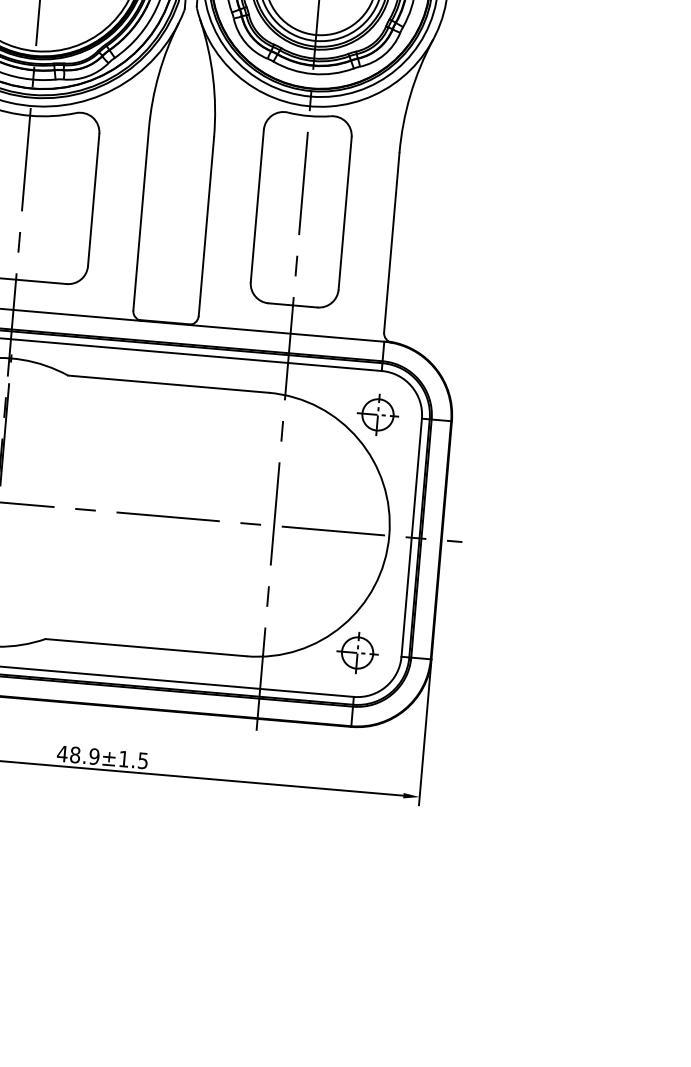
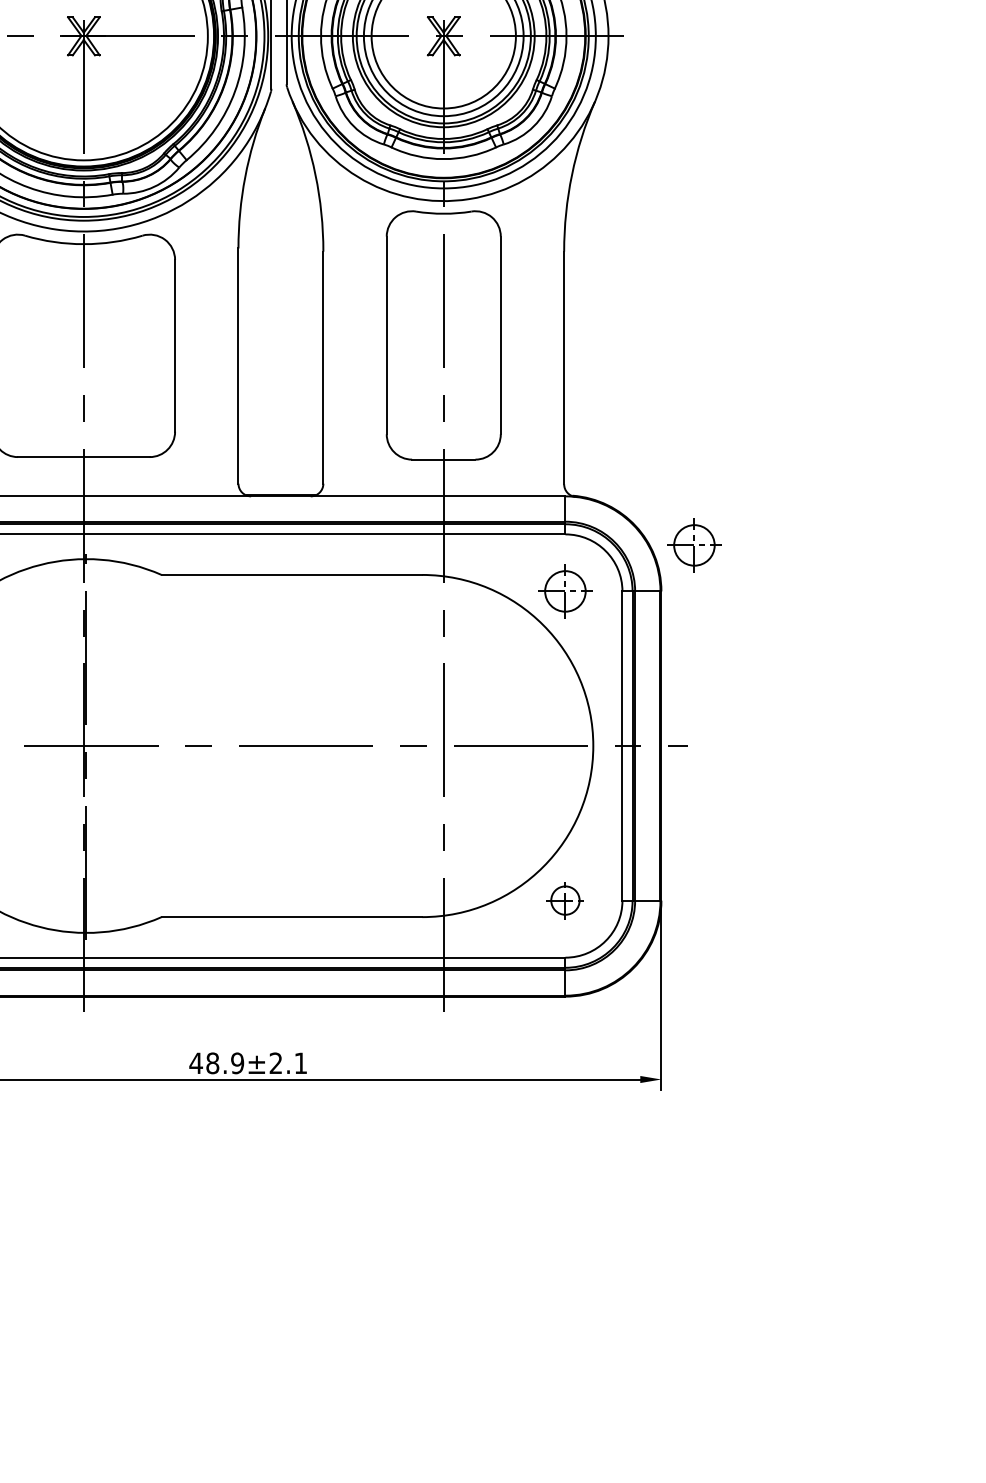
part: (480, 388) -> (694, 545), added
part: (357, 652) -> (565, 900), size x0.7
text: (132, 760) -> (287, 1063), 48.9±1.5 -> 48.9±2.1

